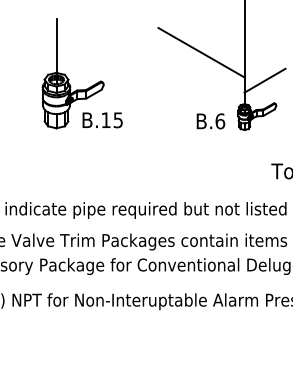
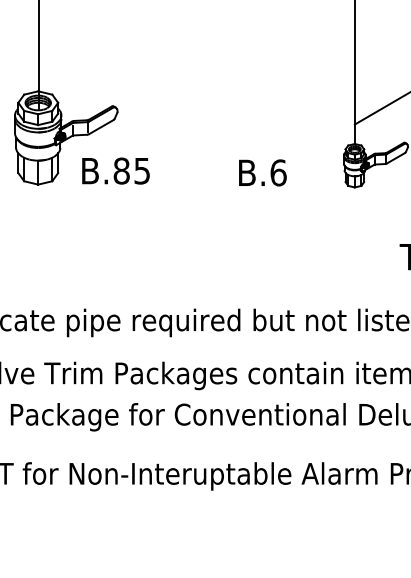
line: (201, 52) -> (282, 57), removed
text: (105, 120) -> (120, 171), B.15 -> B.85
text: (210, 121) -> (262, 173), moved

